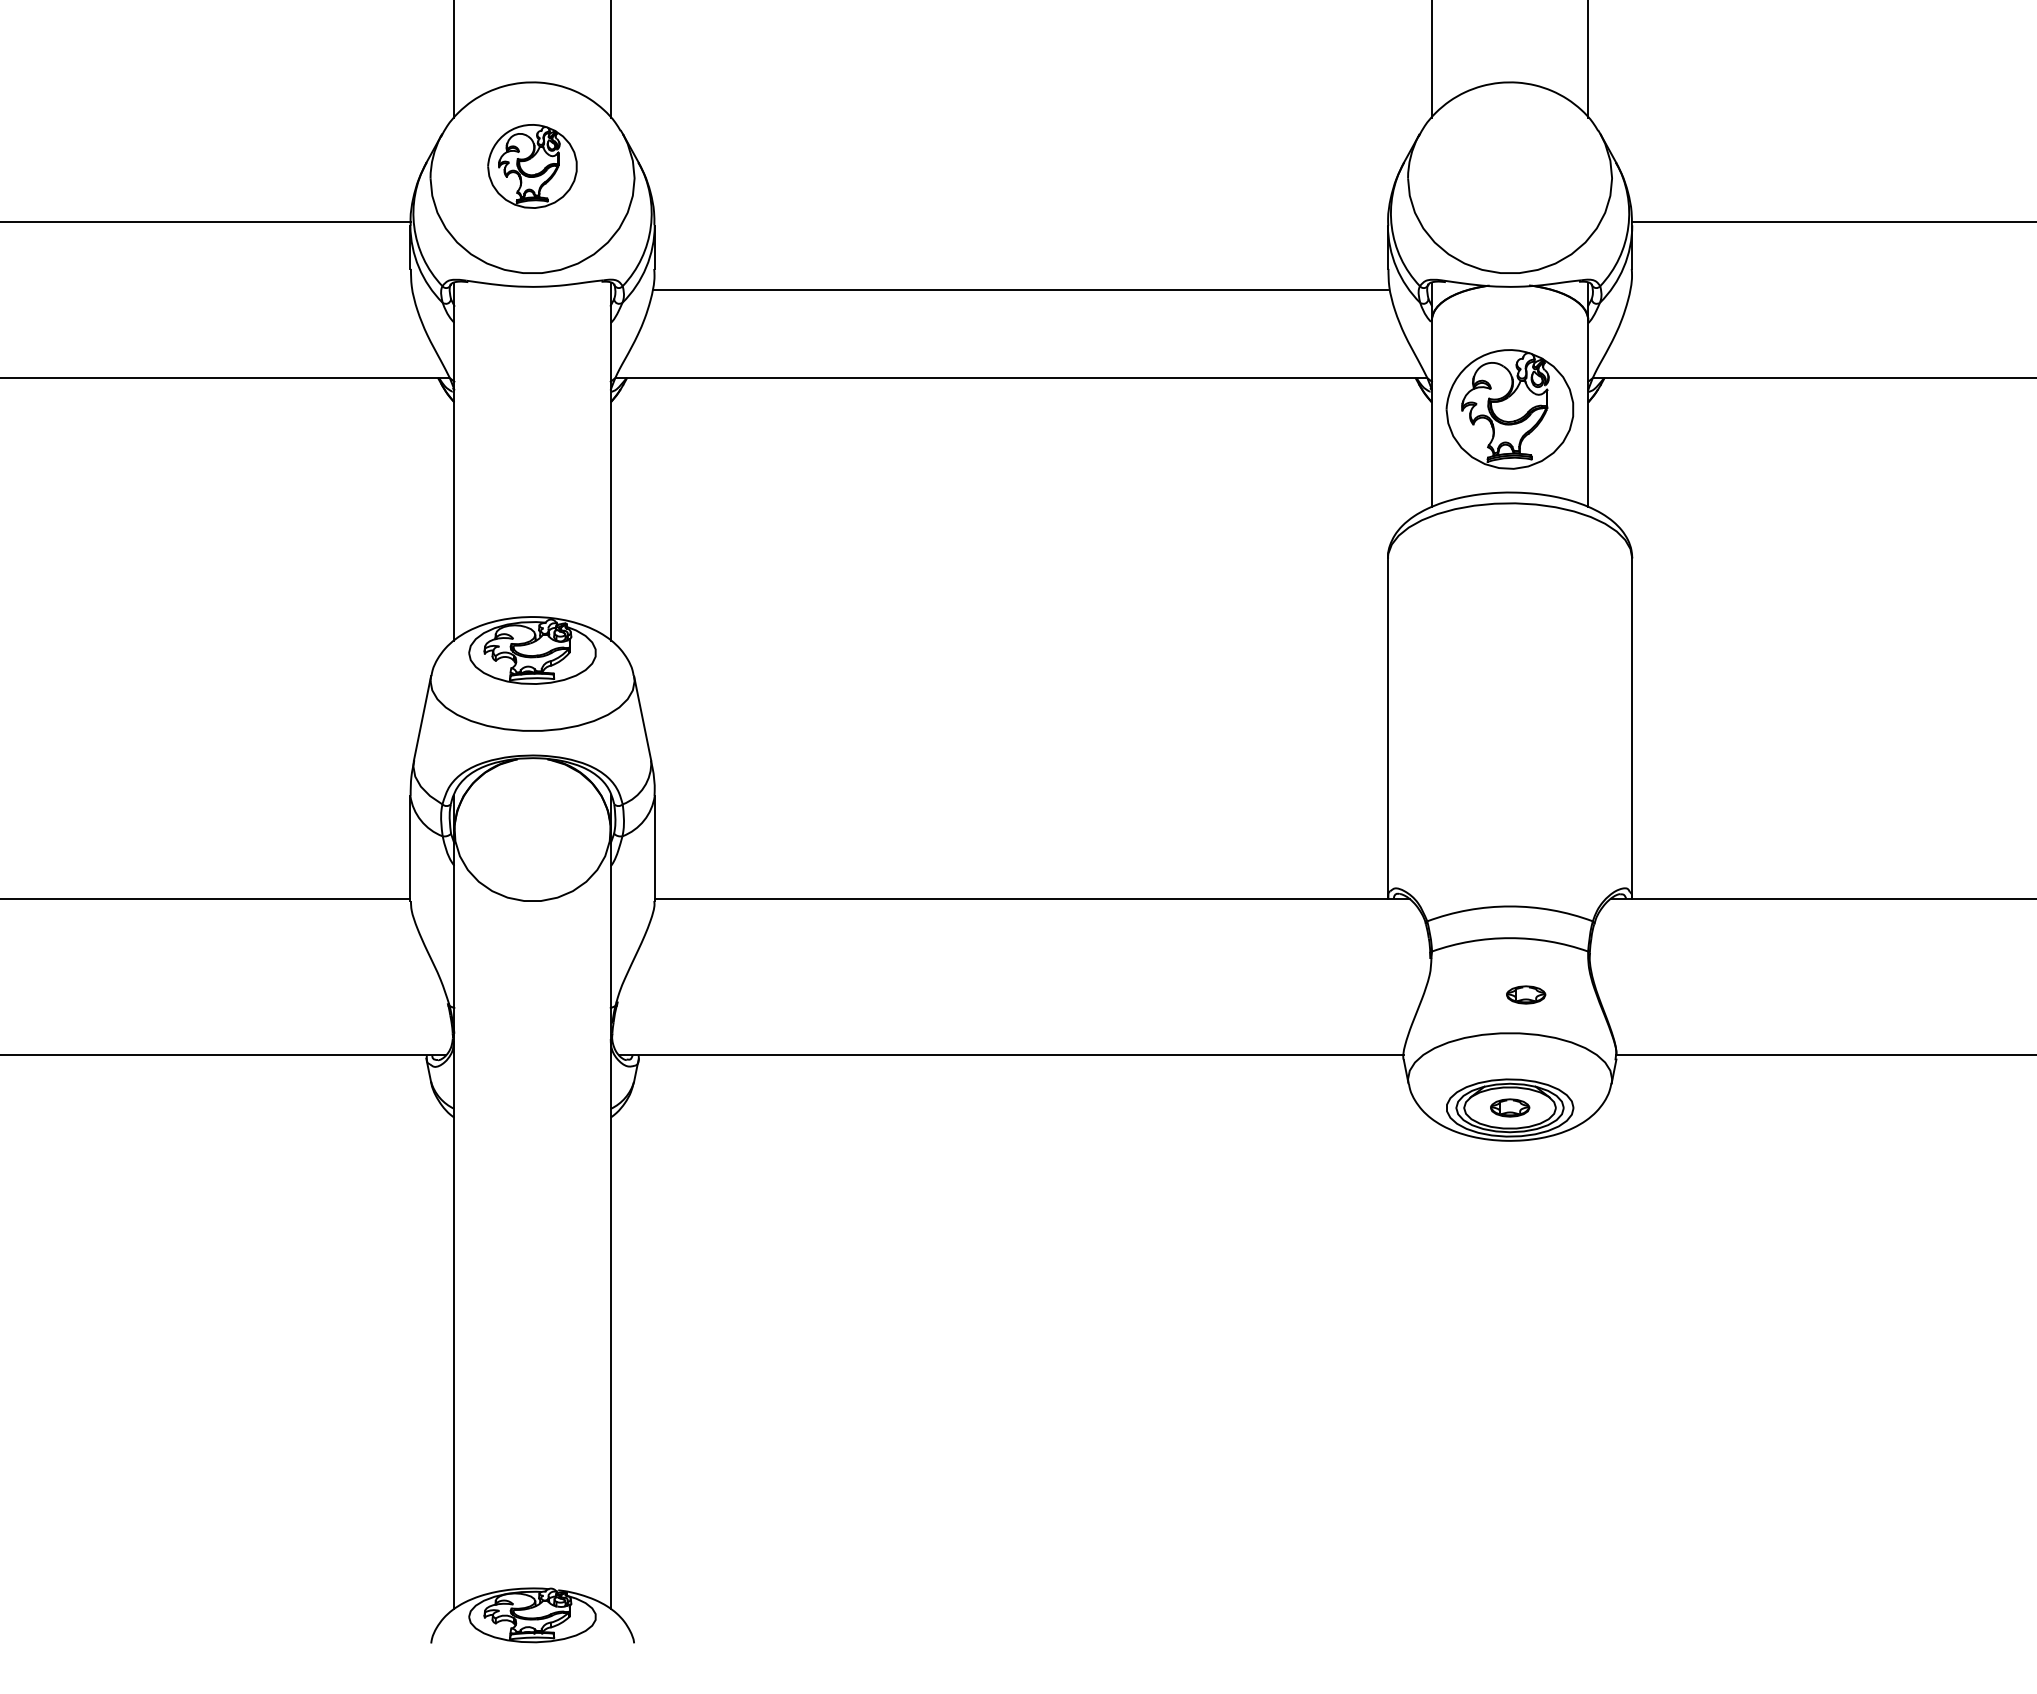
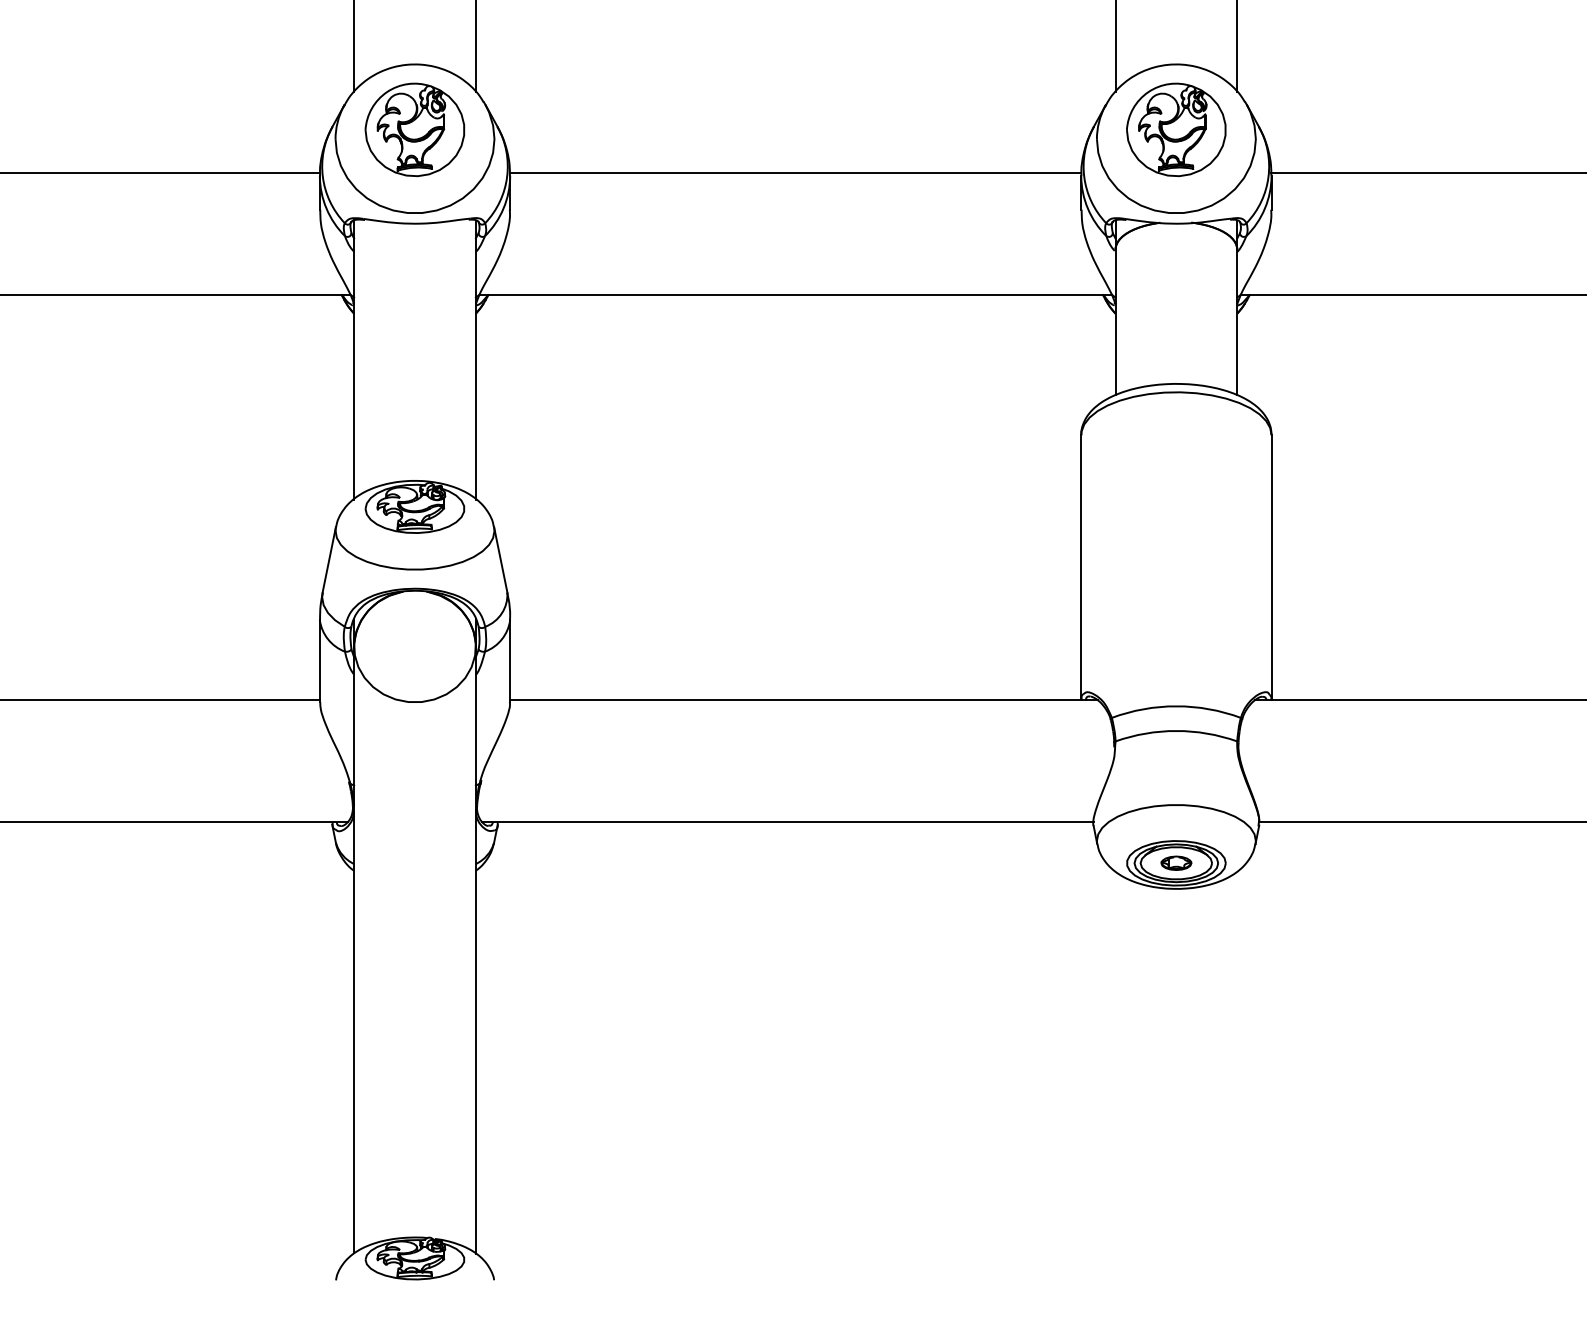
part: (532, 166) -> (414, 129), size x1.43
line: (1021, 290) -> (795, 173), moved
part: (1509, 409) -> (1175, 129), moved
part: (1526, 994) -> (1189, 774), removed

